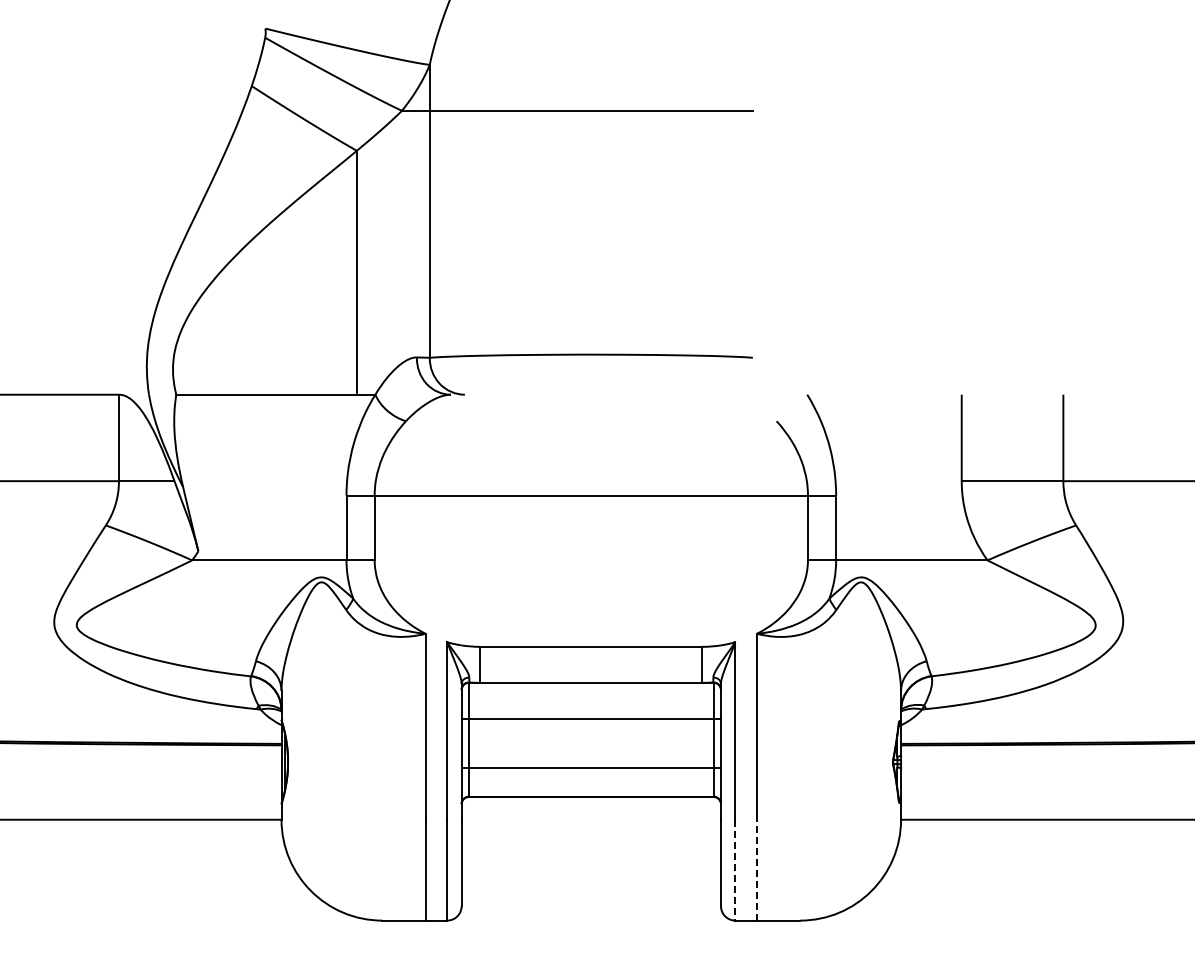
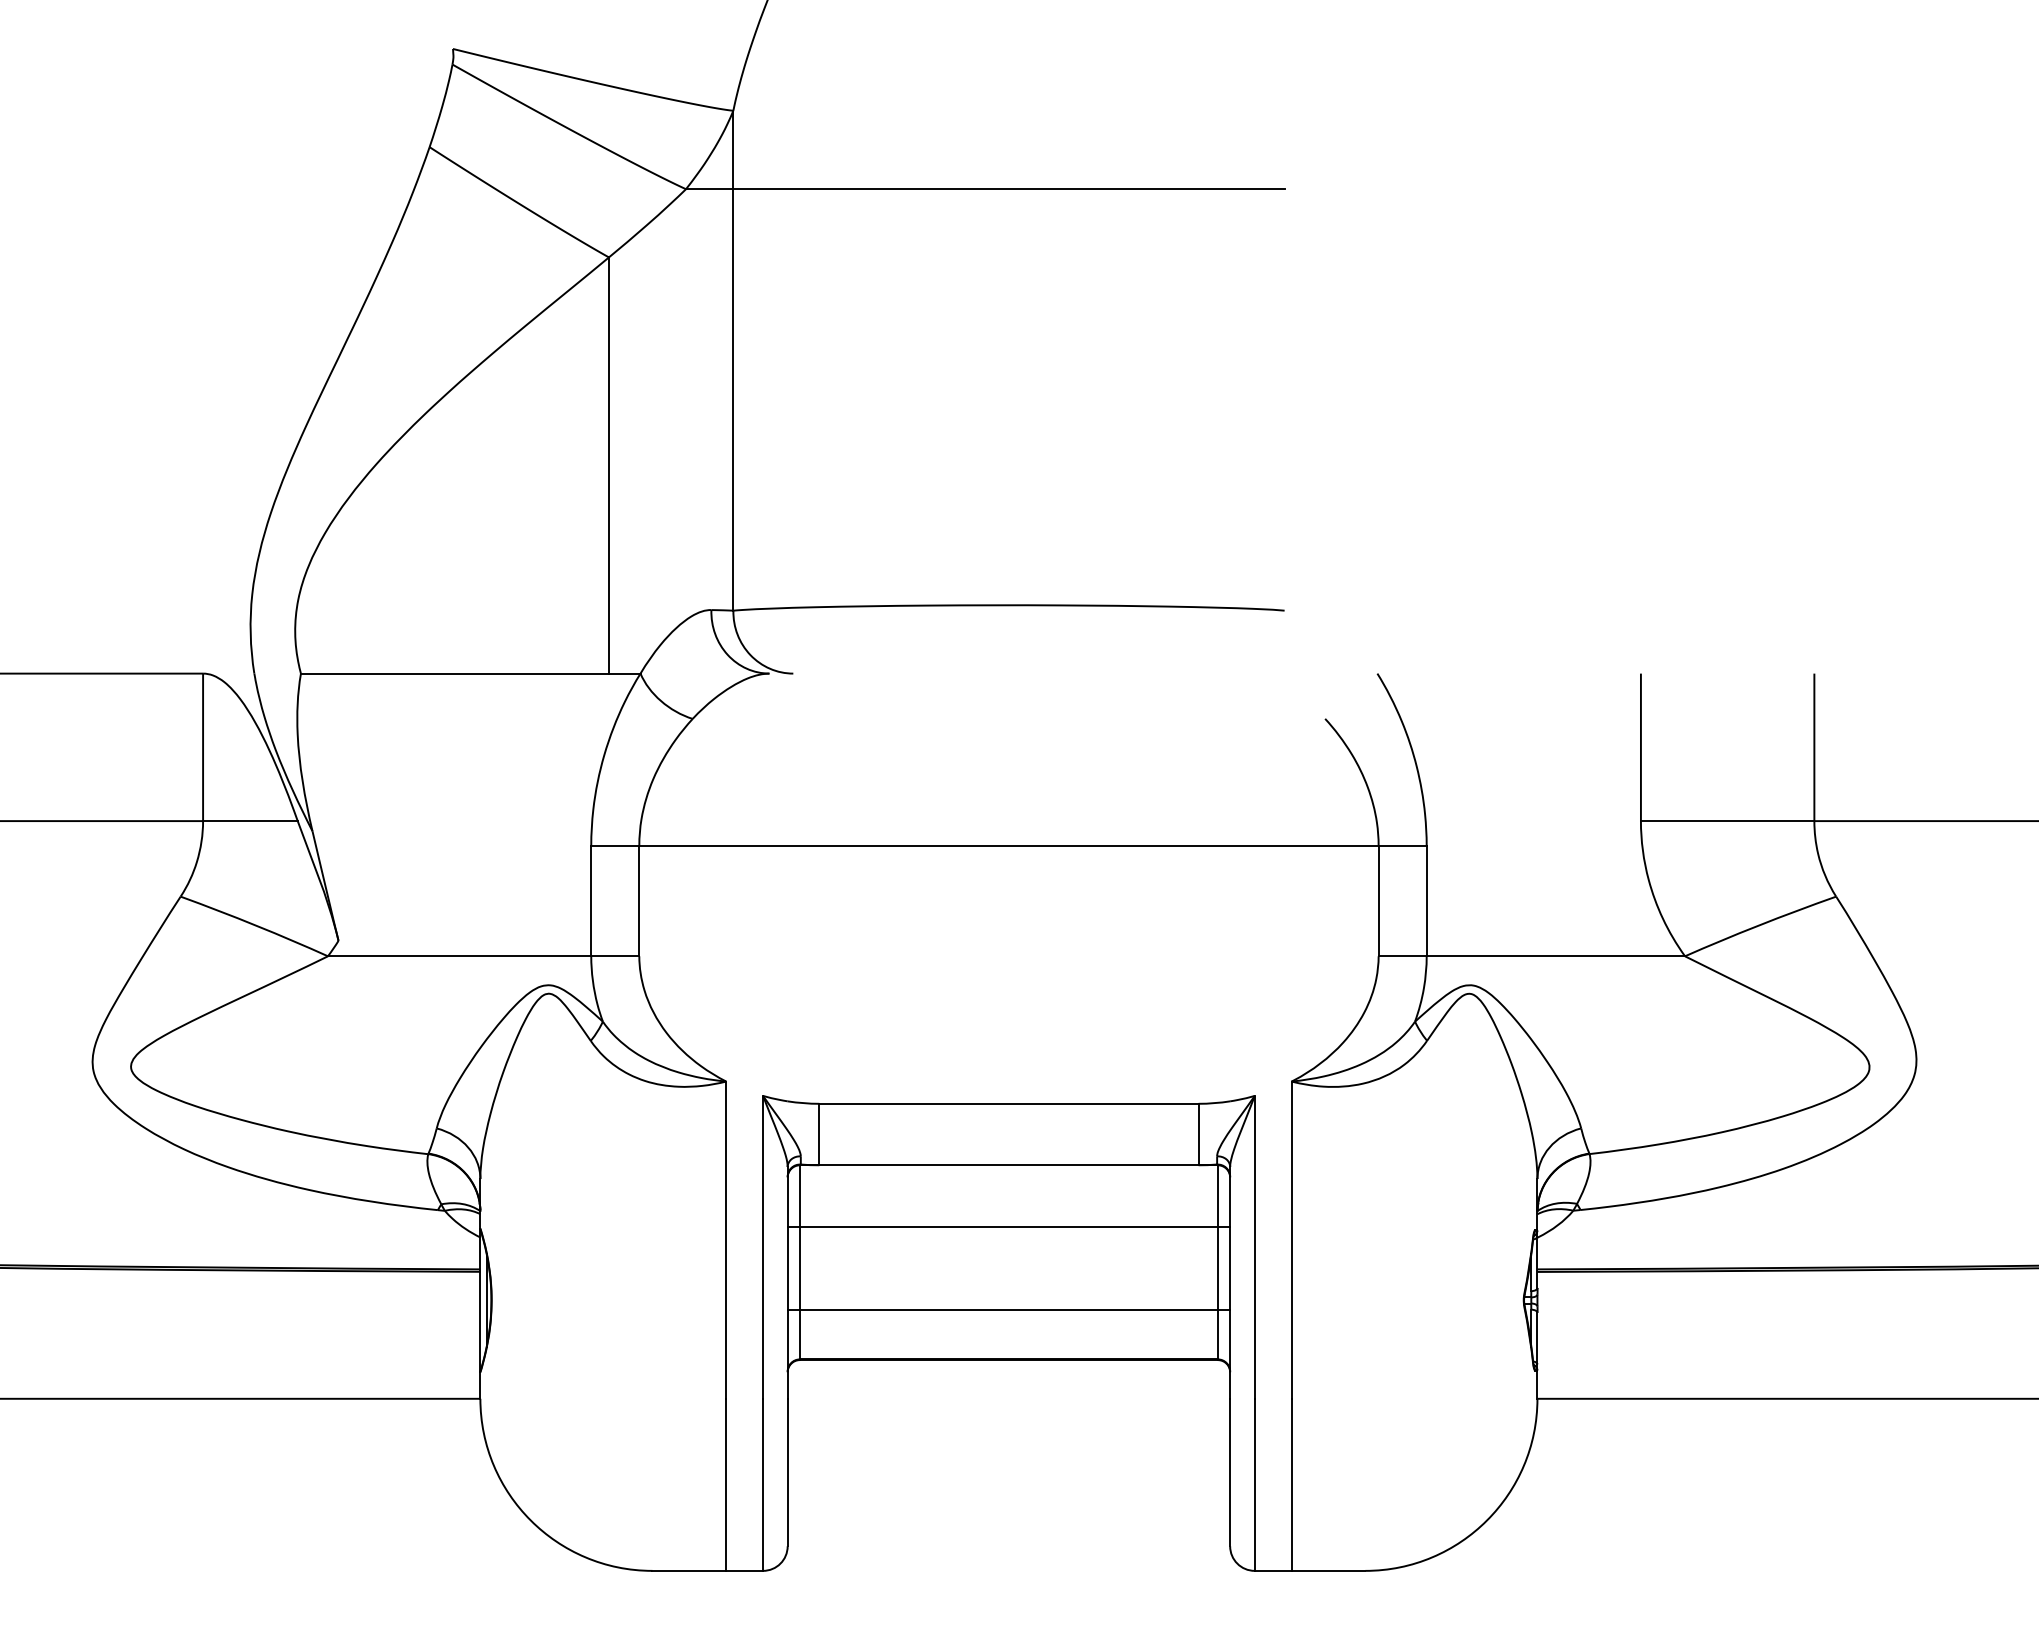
line: (756, 869) -> (1290, 1483), dashed -> solid
line: (735, 870) -> (1254, 1485), dashed -> solid

